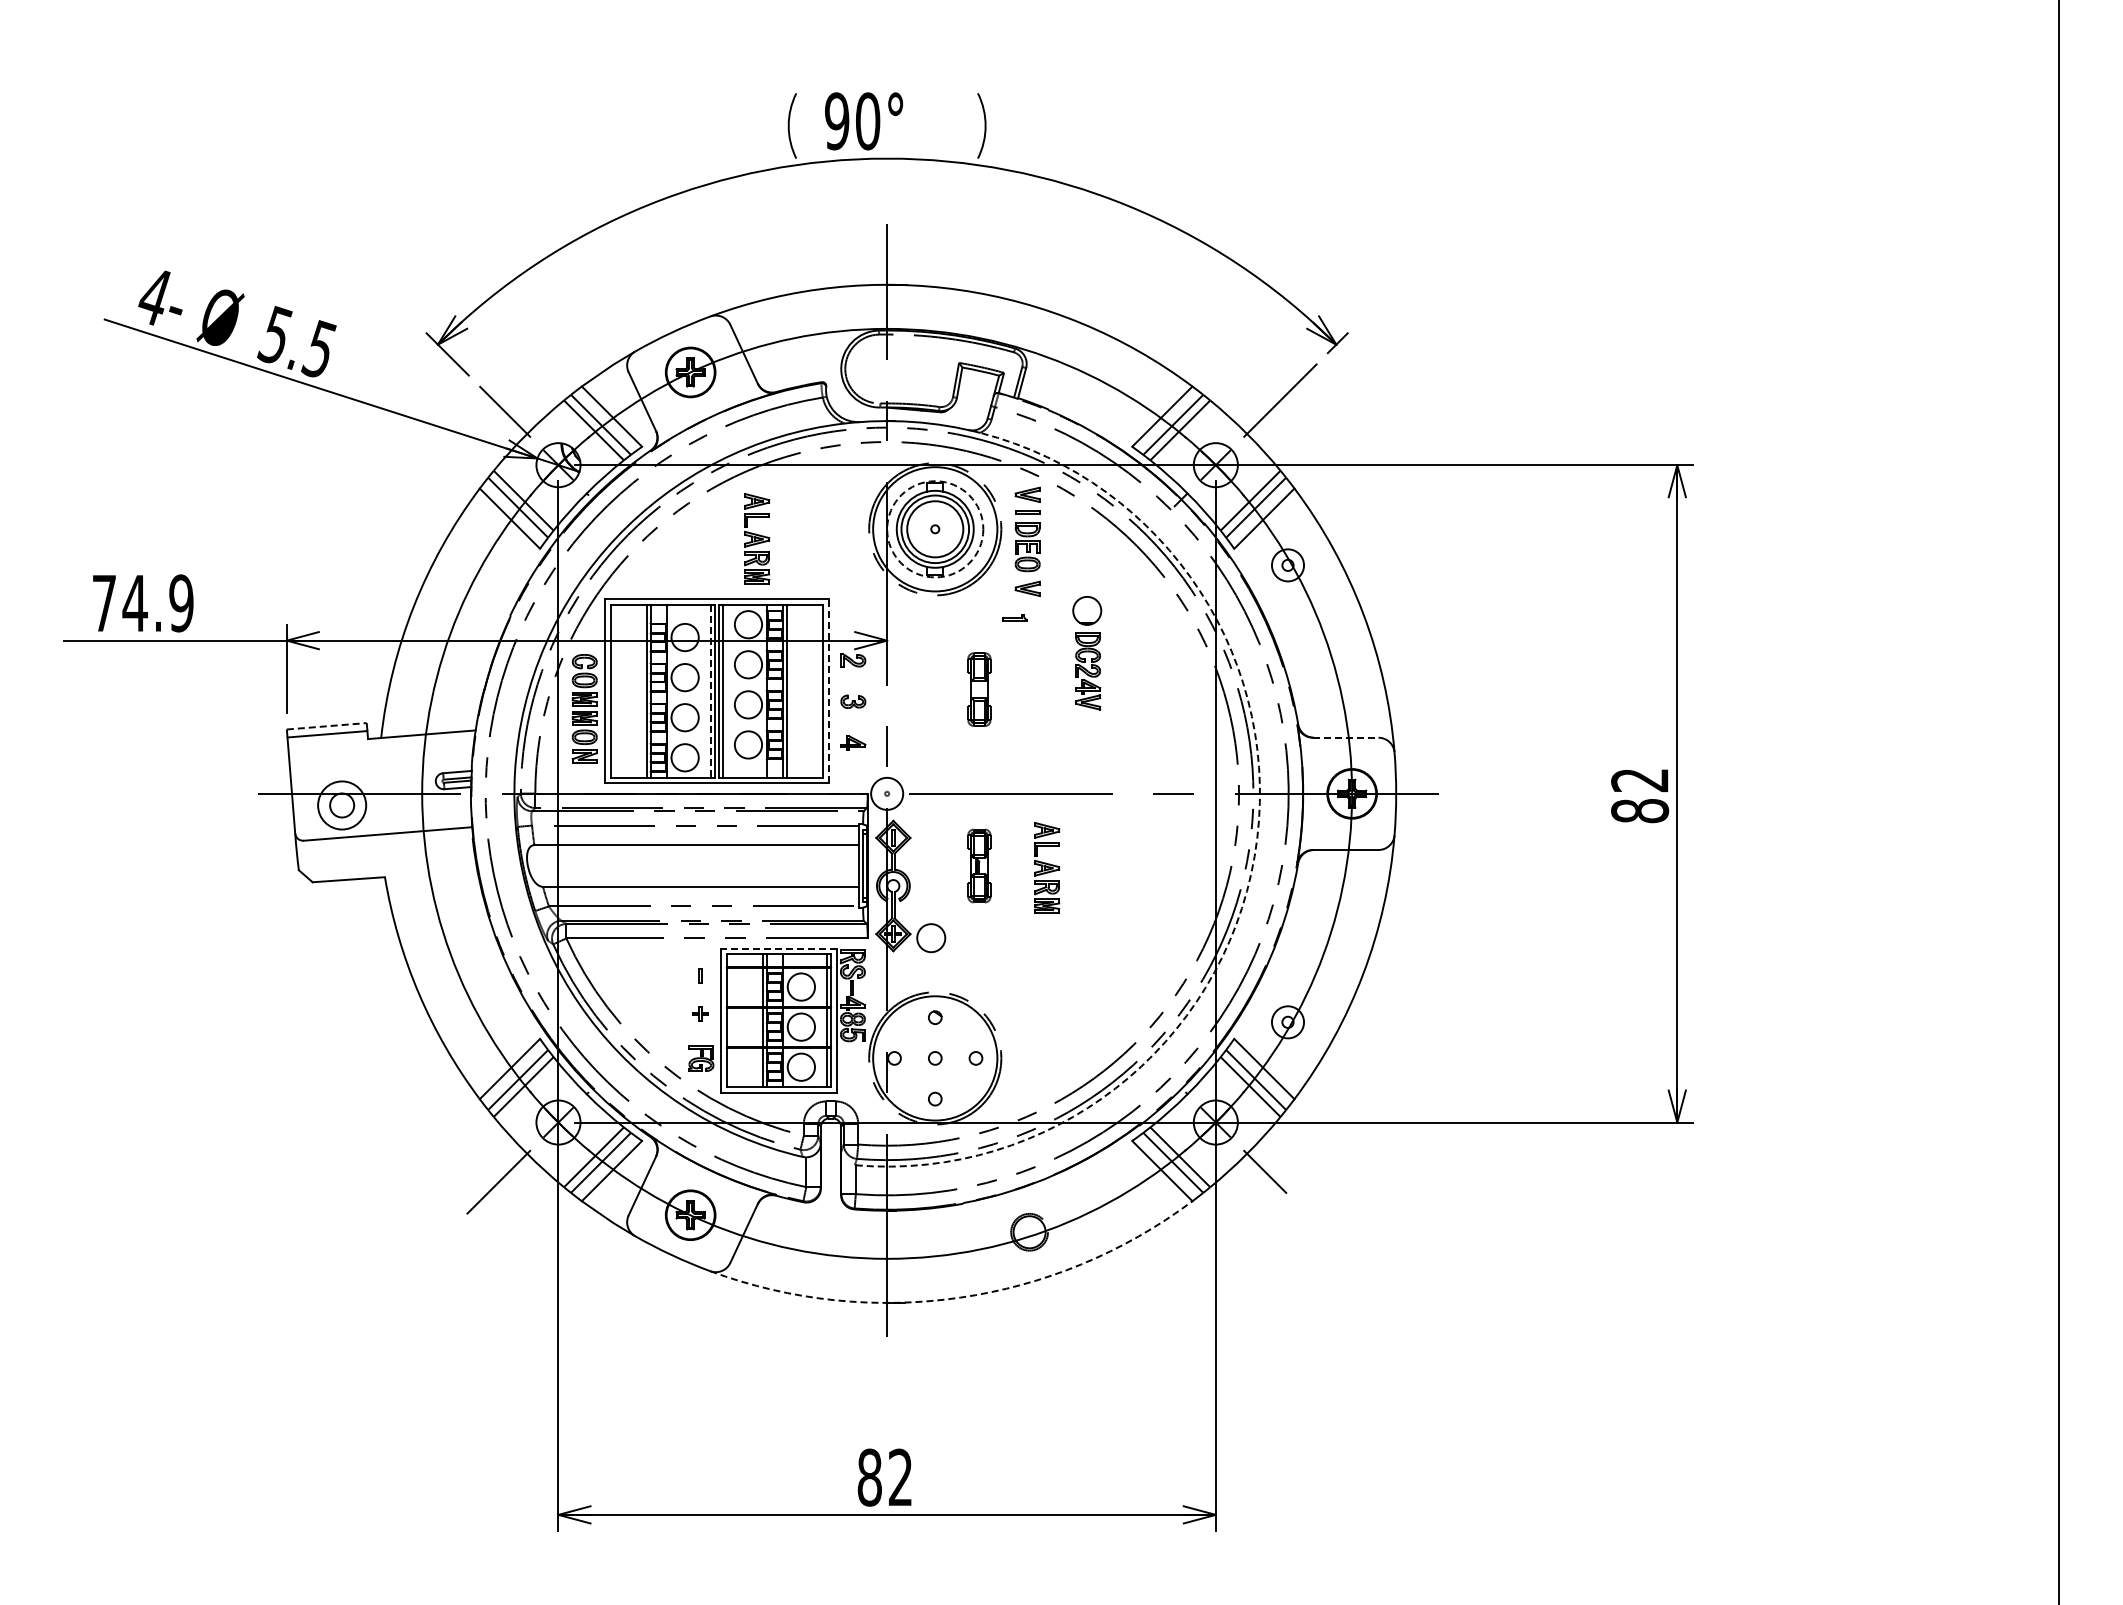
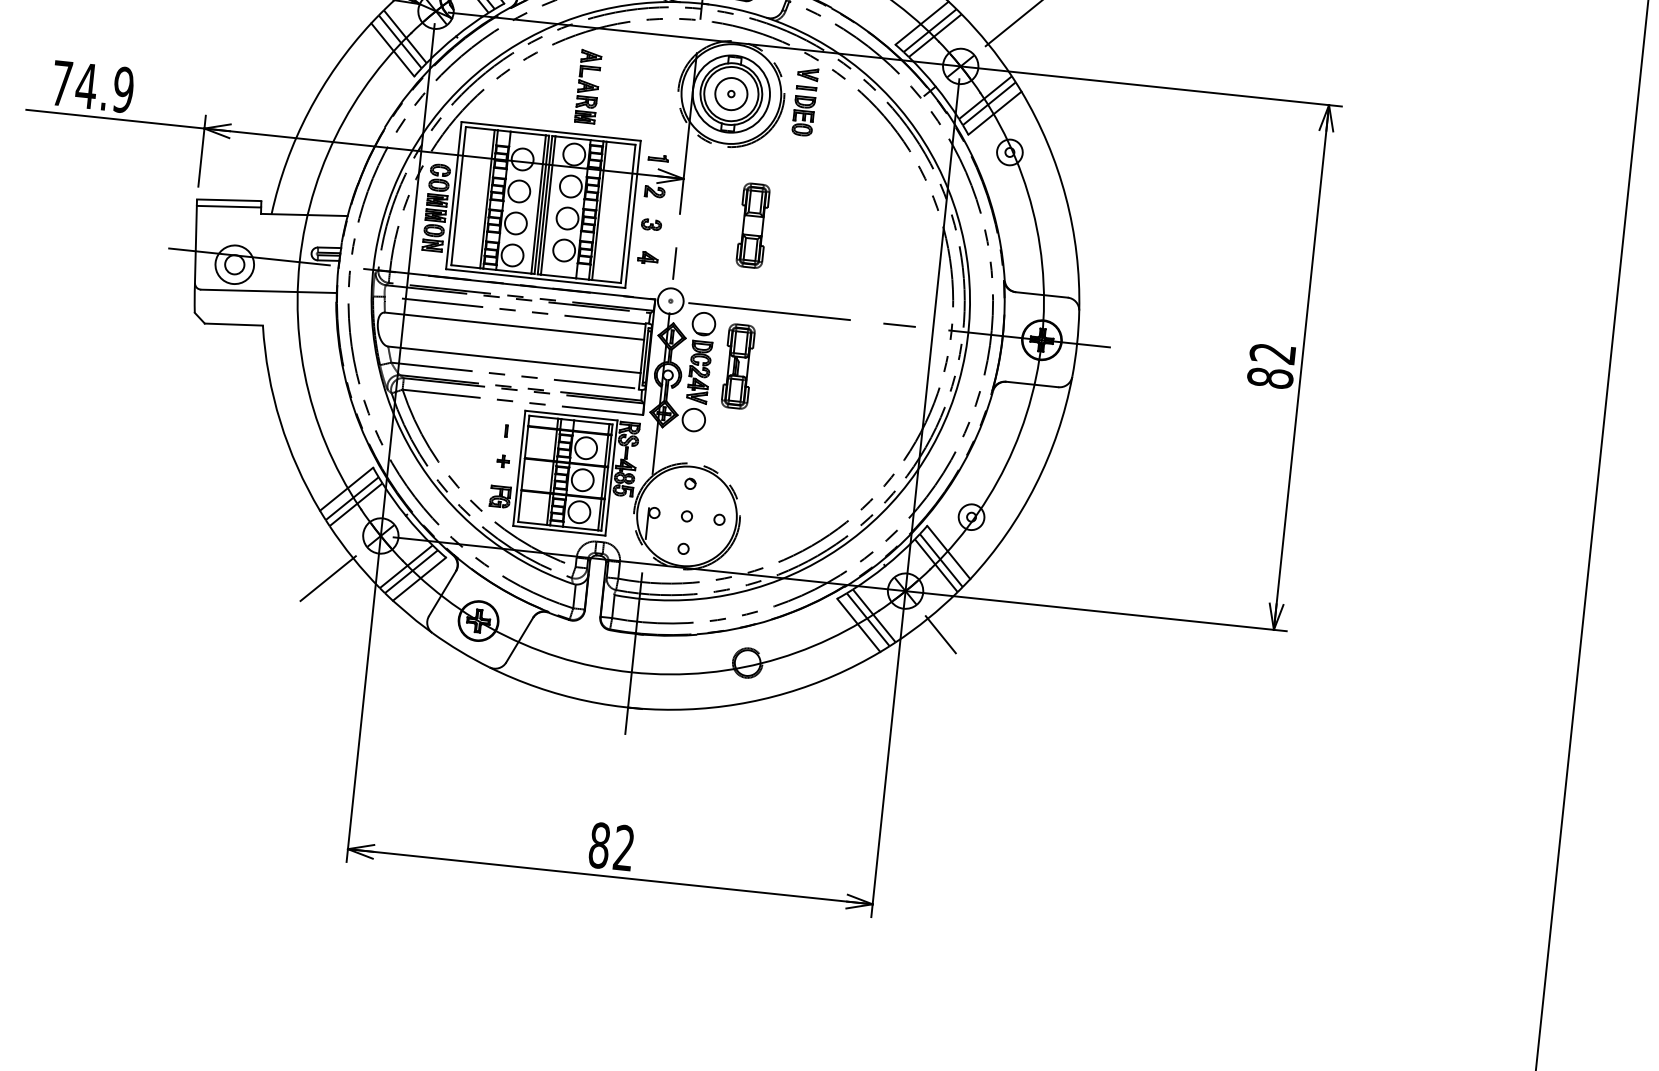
circle: (935, 529) -> (731, 94), dashed -> solid
circle: (935, 529) -> (731, 94), size x0.71
part: (1027, 588) -> (800, 149), removed
part: (1014, 617) -> (657, 157), moved
part: (1087, 653) -> (700, 358), moved
part: (979, 689) -> (753, 225), size x1.43
line: (829, 690) -> (633, 213), dashed -> solid
line: (710, 691) -> (538, 204), dashed -> solid
line: (327, 726) -> (229, 200), dashed -> solid
line: (1345, 737) -> (1041, 294), dashed -> solid
arc: (1254, 856) -> (958, 382), dashed -> solid
part: (979, 865) -> (738, 366), size x1.43
part: (1047, 867) -> (792, 373), removed
line: (778, 948) -> (571, 415), dashed -> solid
arc: (960, 1297) -> (687, 709), dashed -> solid

